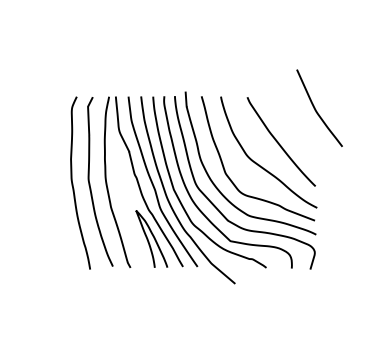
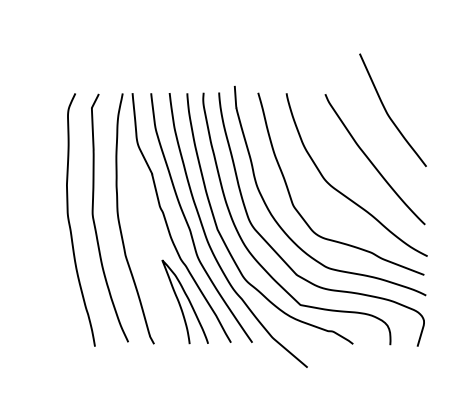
curve: (316, 109) -> (388, 112), moved

